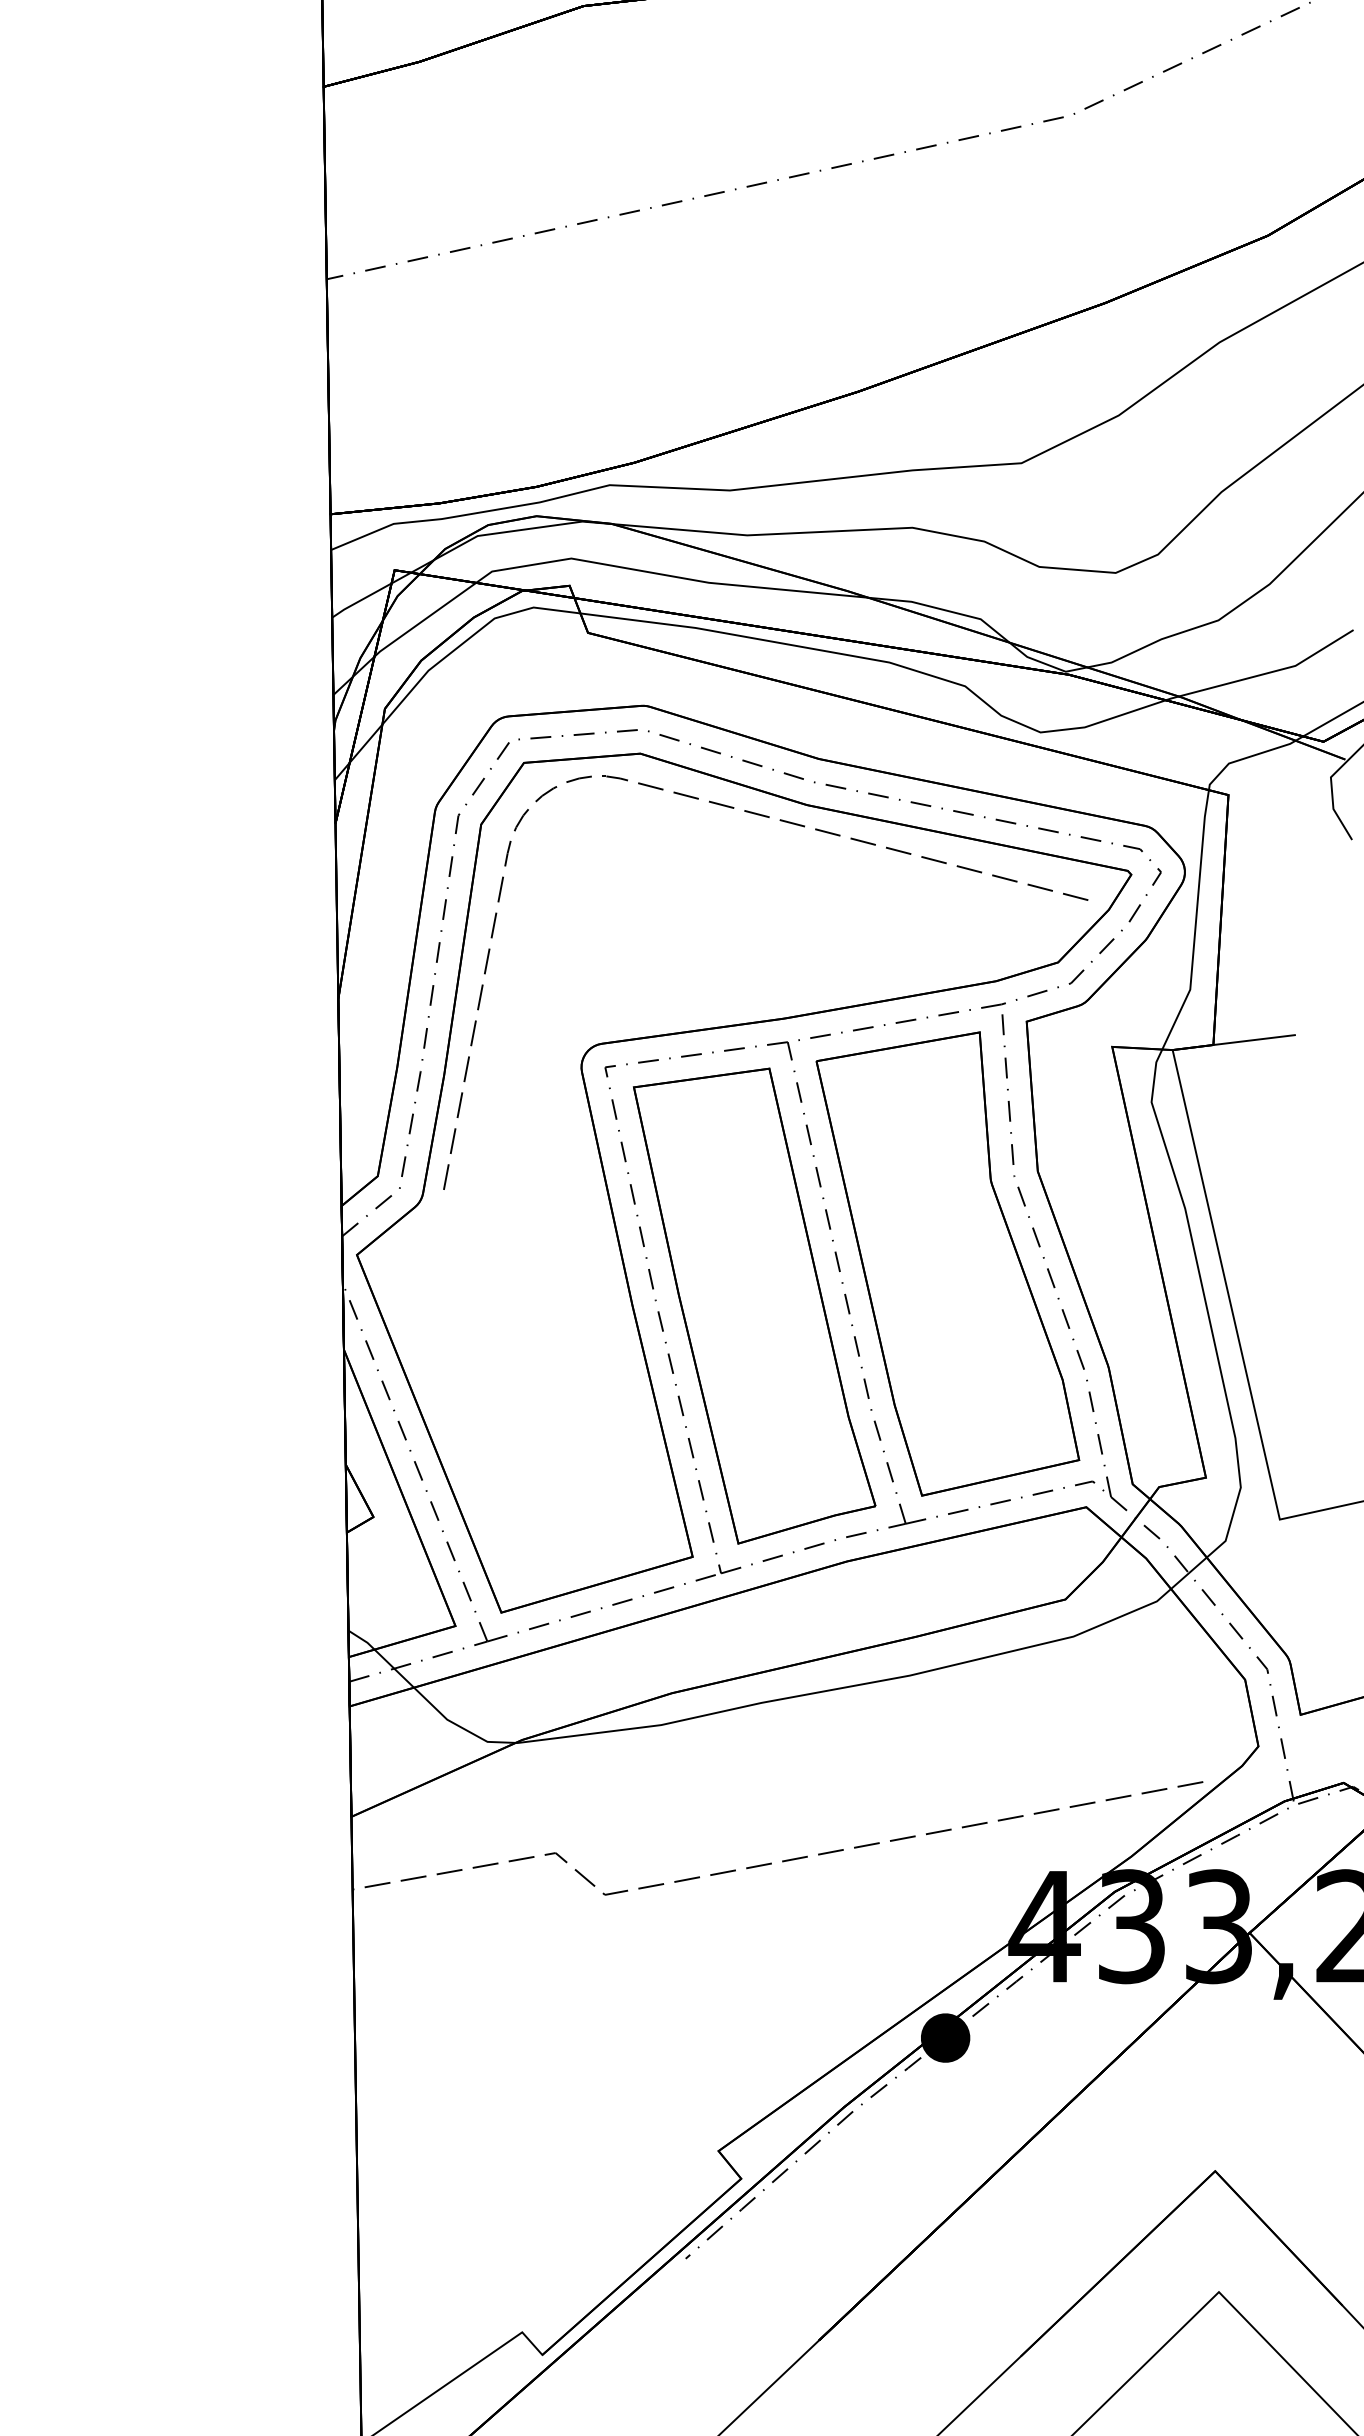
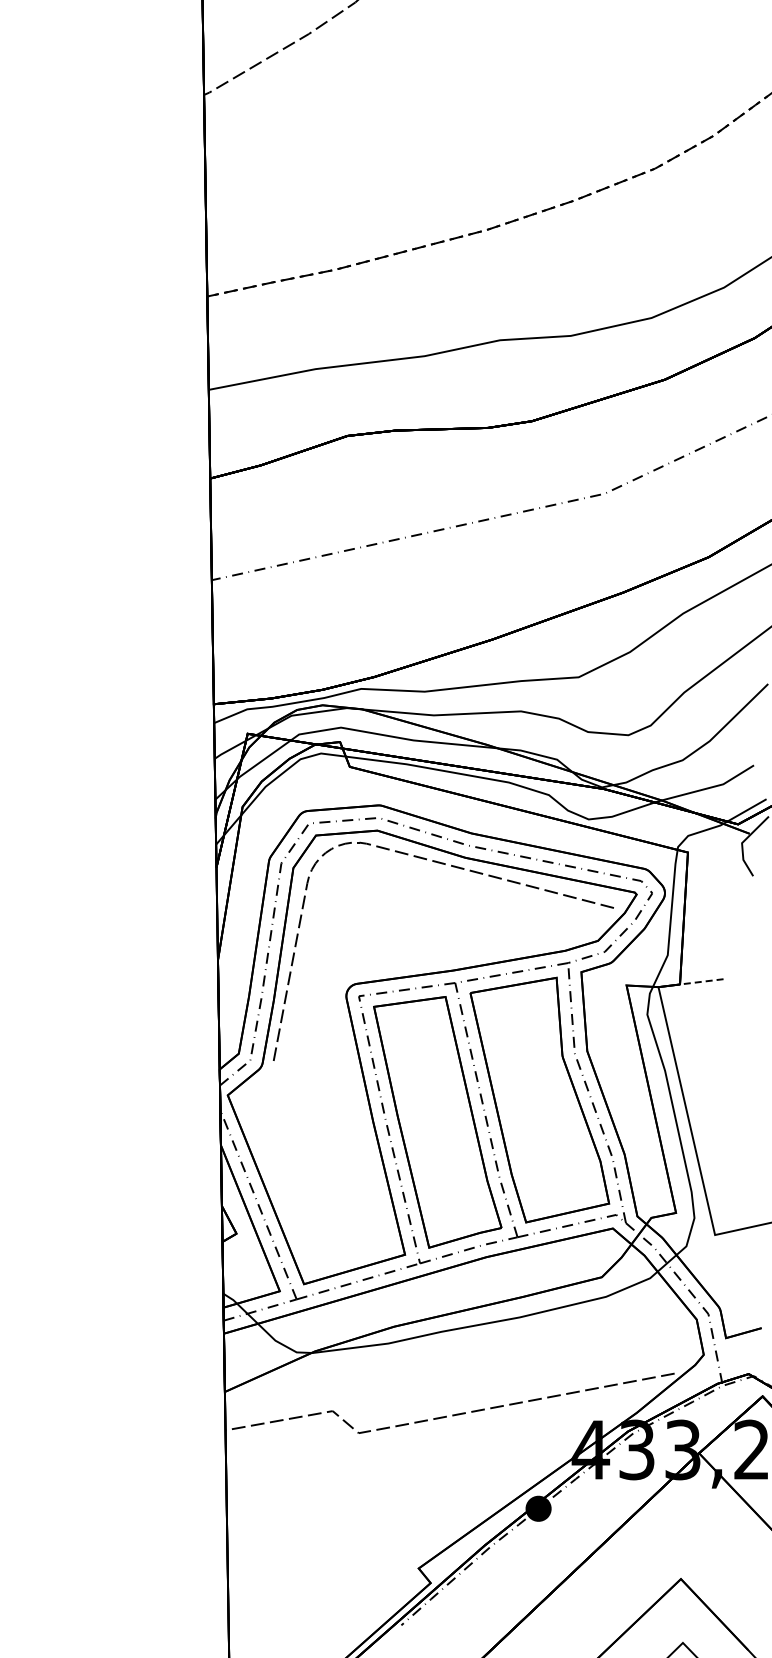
line: (1254, 1039) -> (701, 981), solid -> dashed

